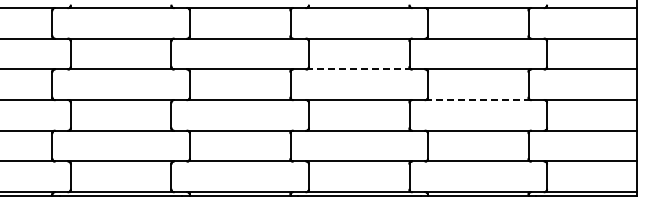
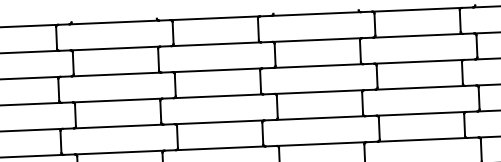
line: (359, 69) -> (318, 66), dashed -> solid
line: (478, 100) -> (420, 88), dashed -> solid

